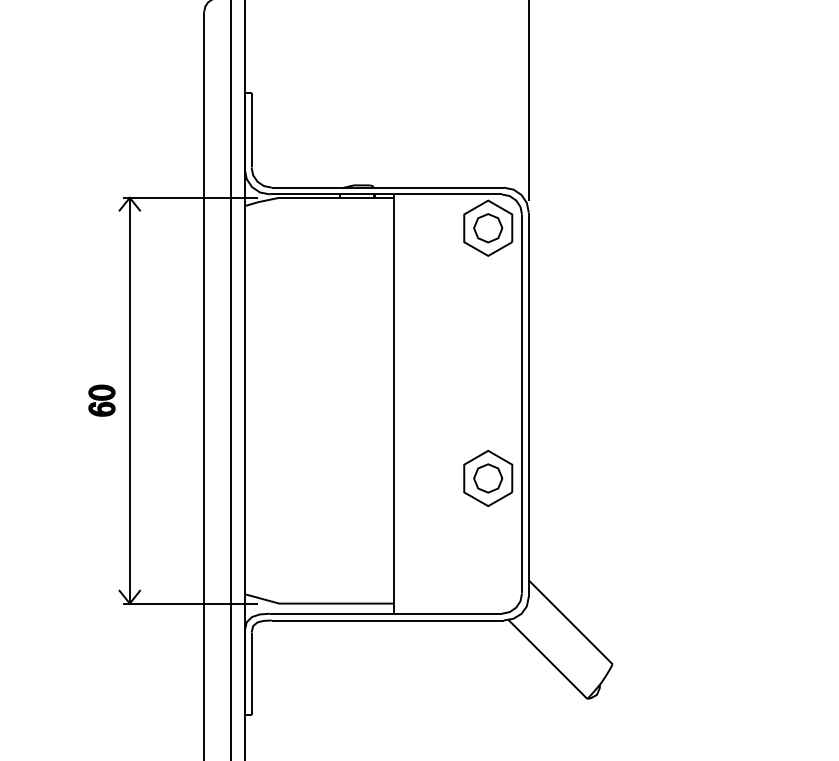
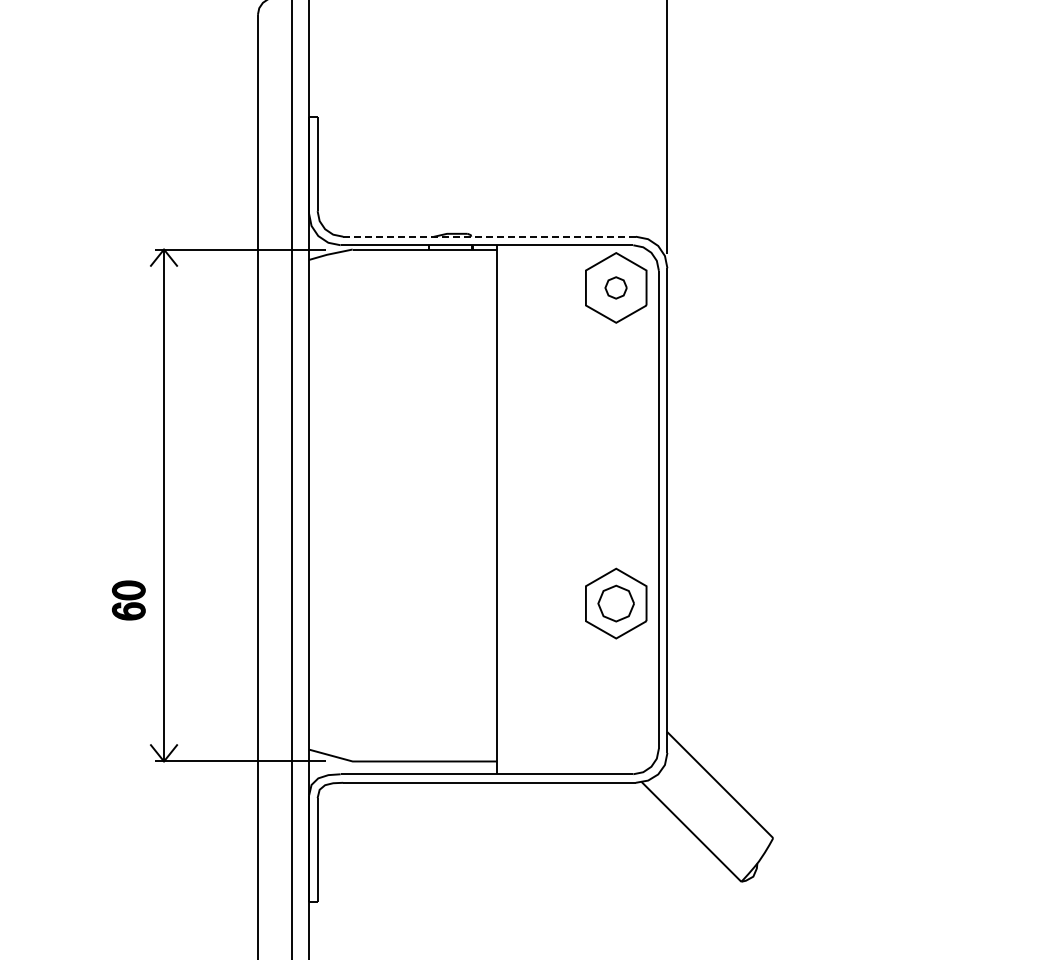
line: (388, 187) -> (490, 236), solid -> dashed
part: (487, 227) -> (615, 287), size x0.6
part: (101, 400) -> (128, 600), moved

